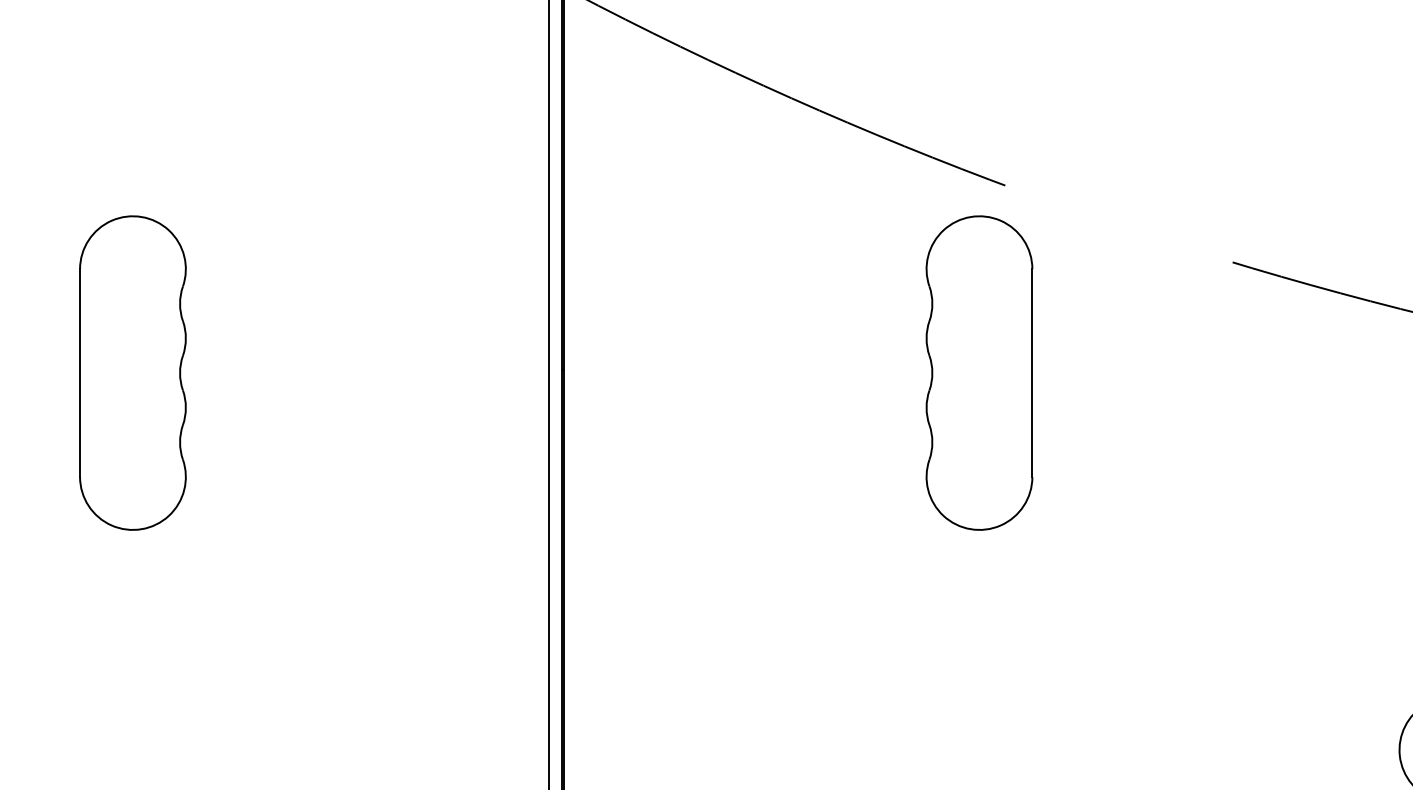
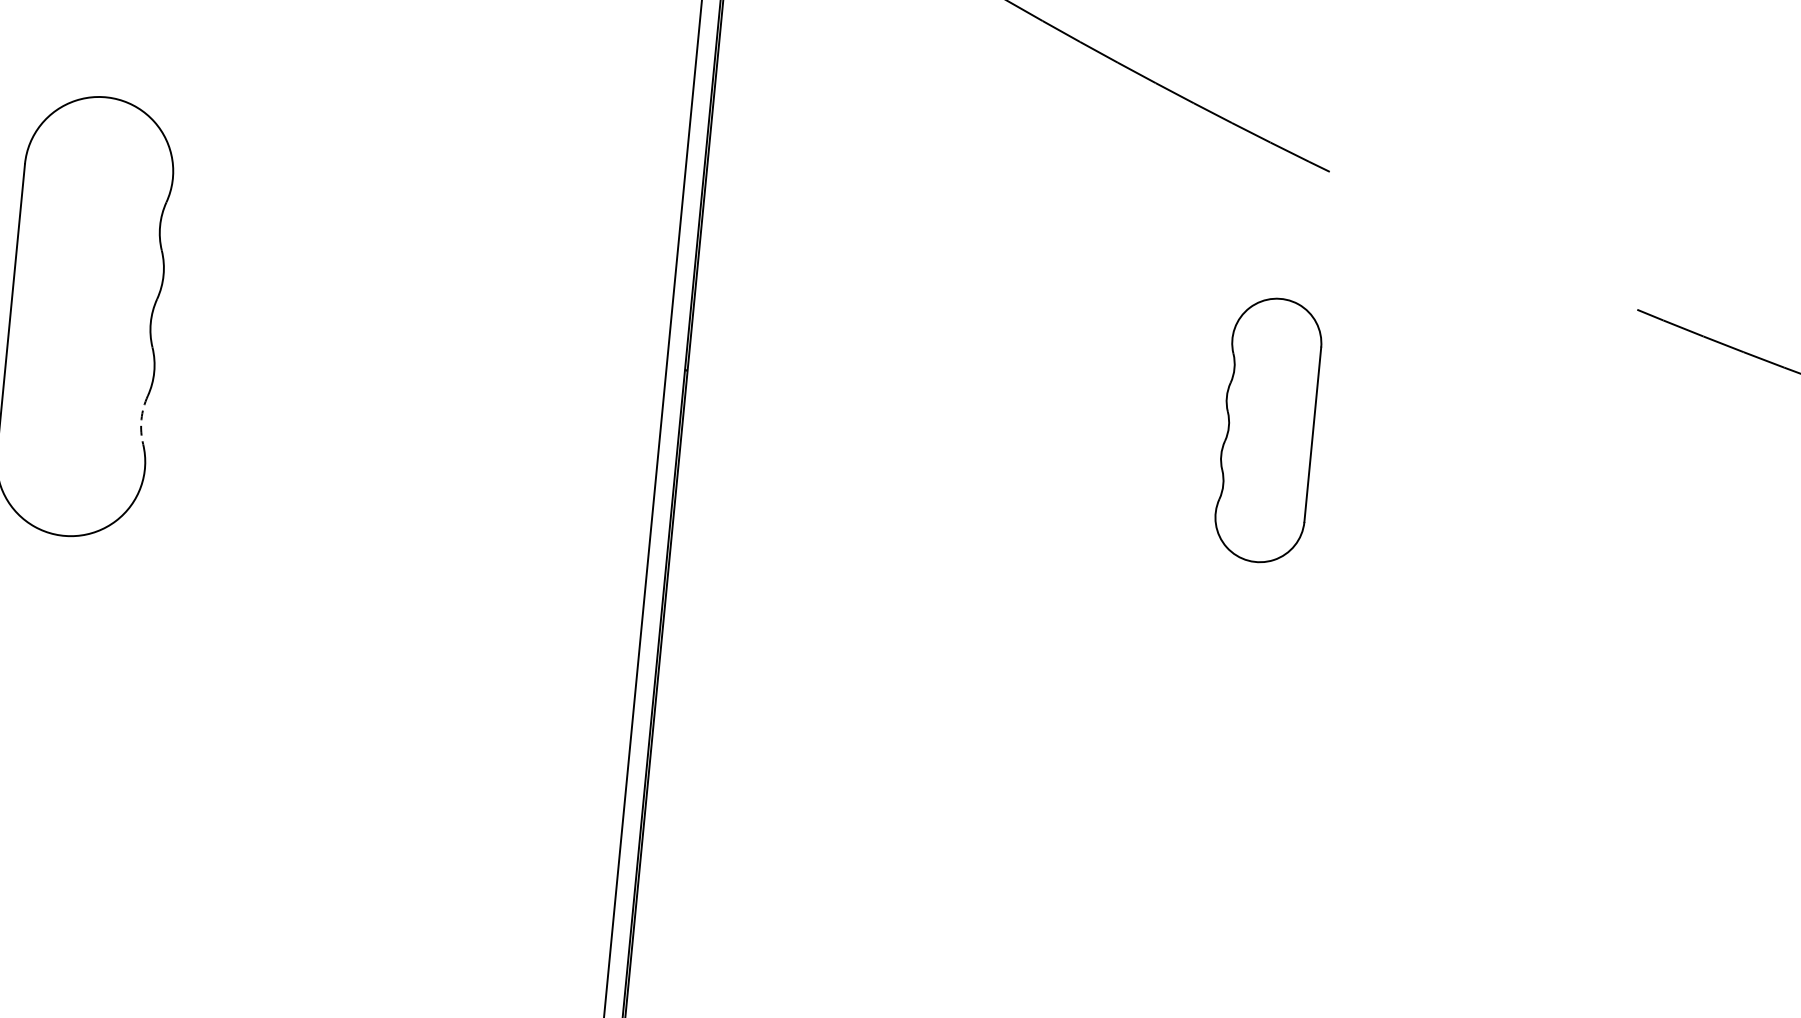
part: (979, 372) -> (1268, 429), size x0.6
arc: (180, 442) -> (142, 419), solid -> dashed

